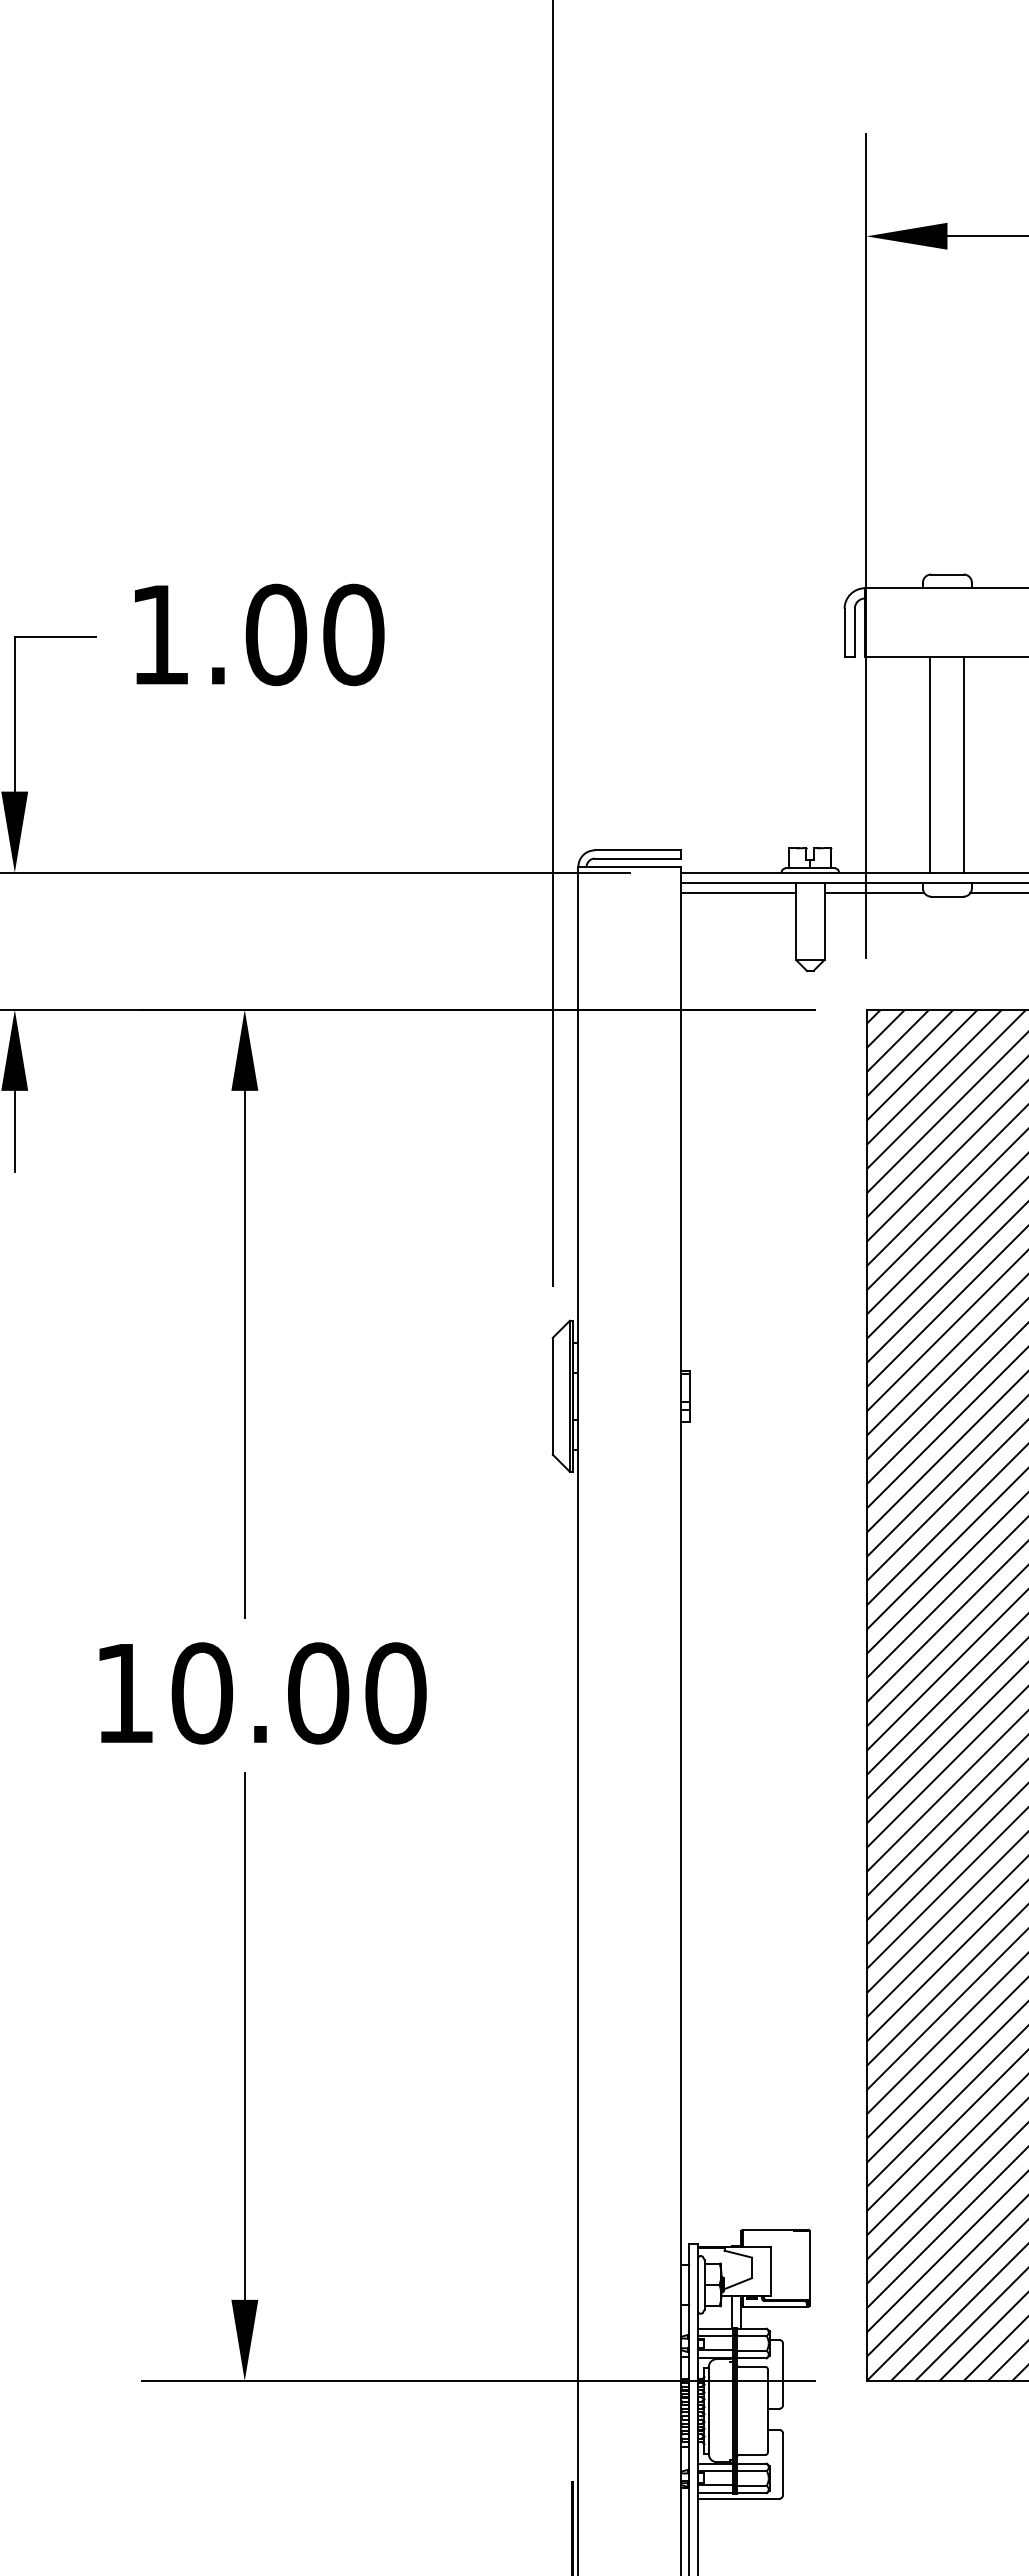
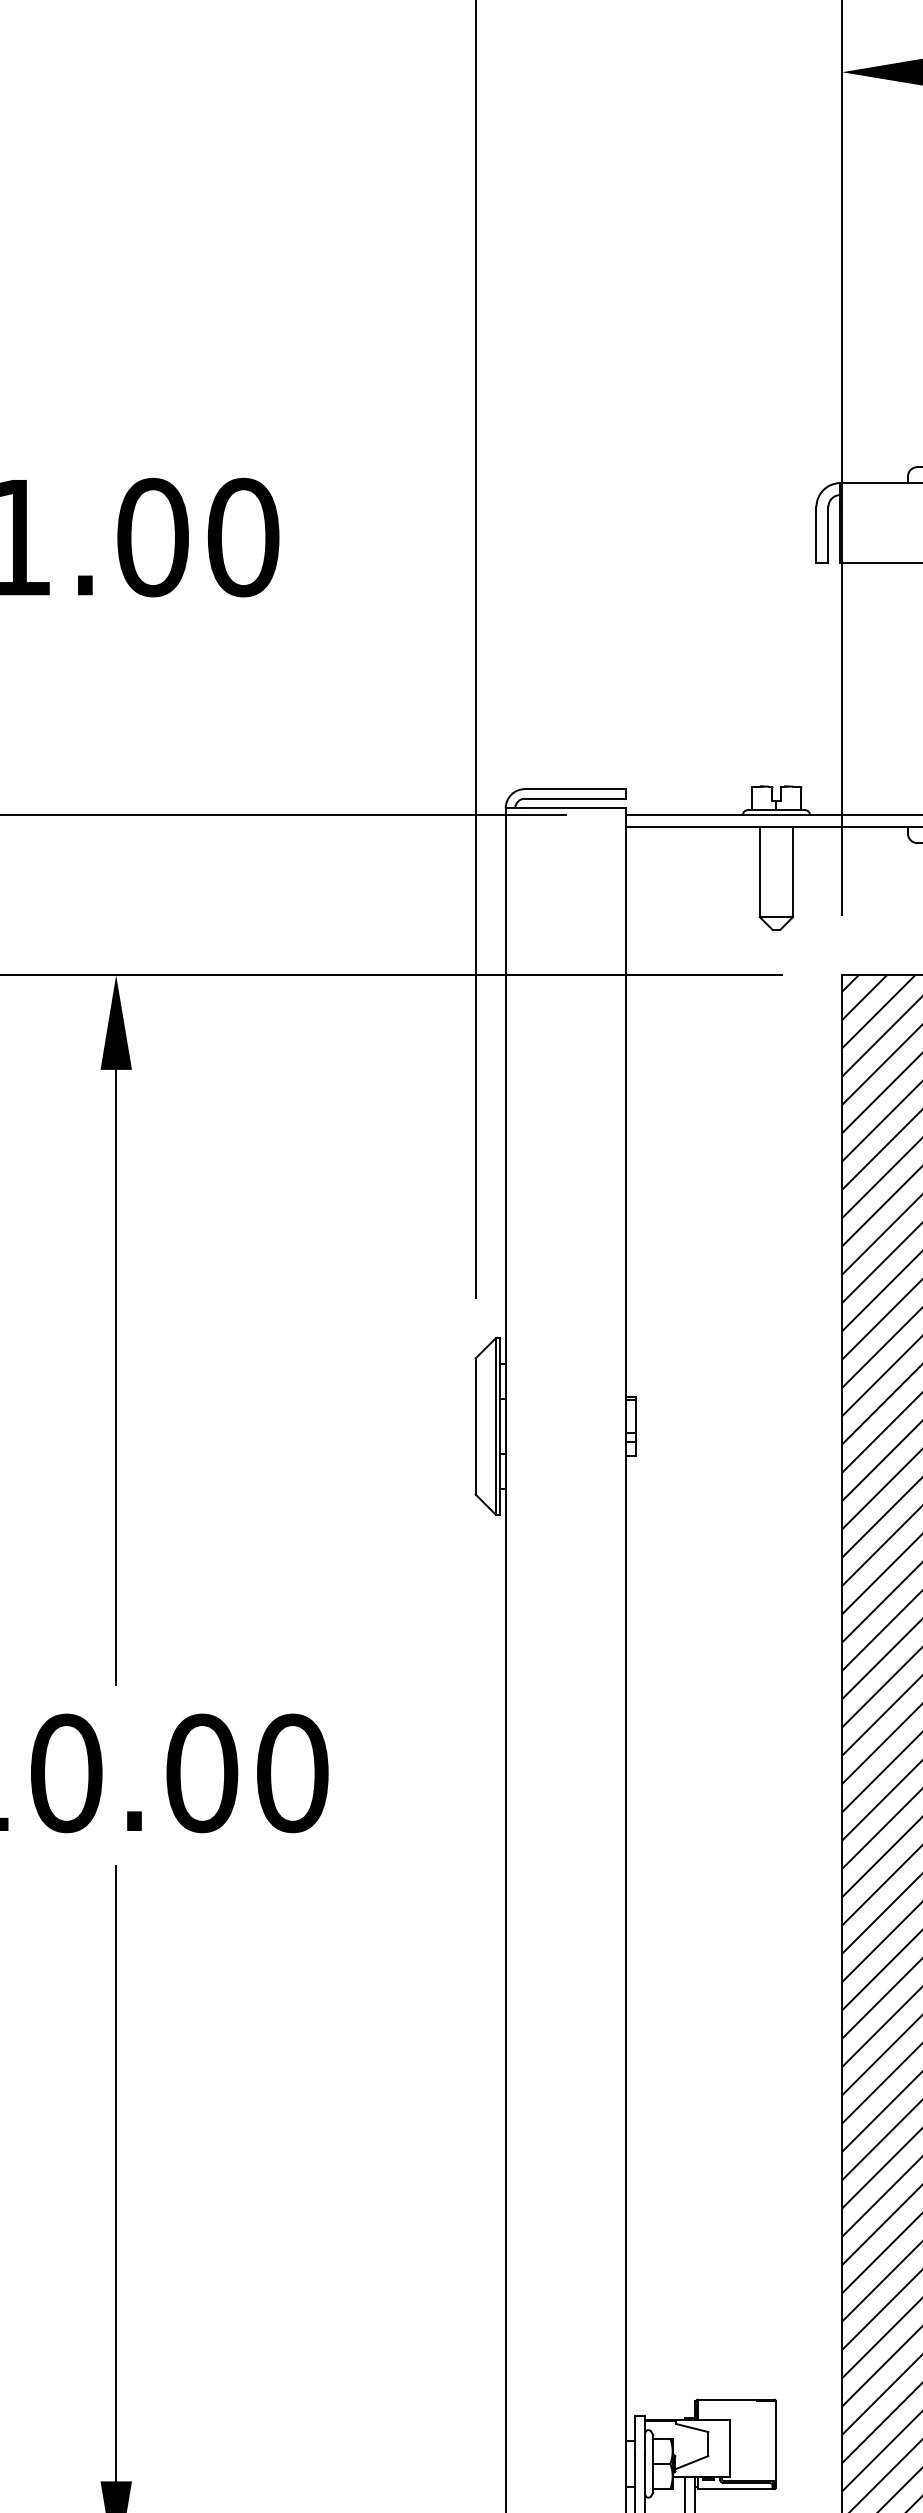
line: (930, 764) -> (916, 688), removed
line: (738, 893) -> (692, 839), removed
line: (874, 893) -> (851, 839), removed

